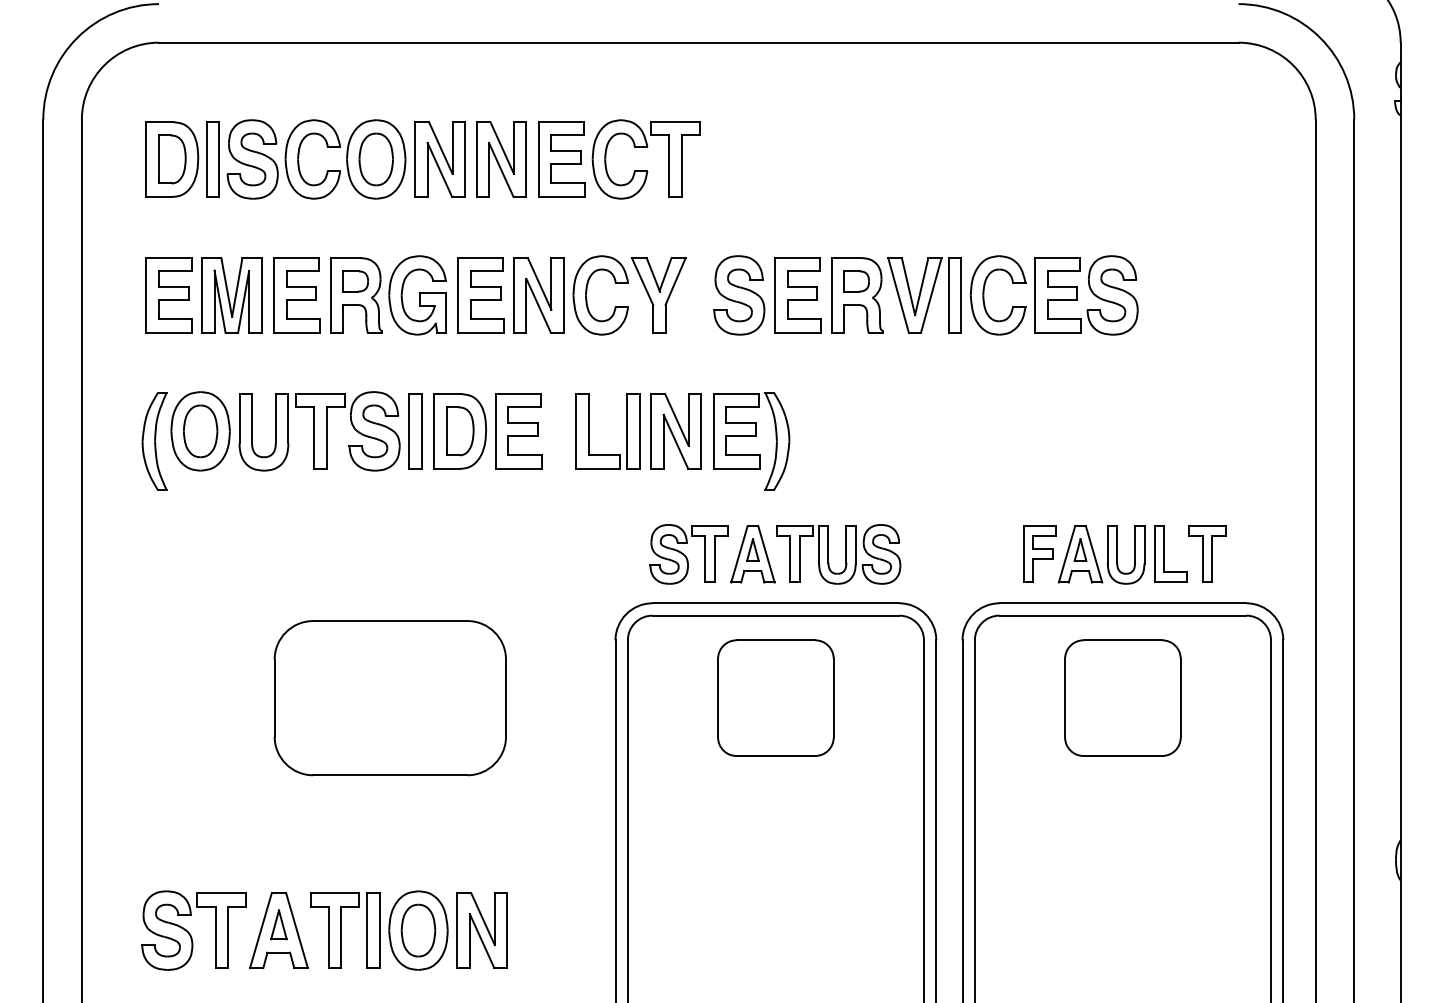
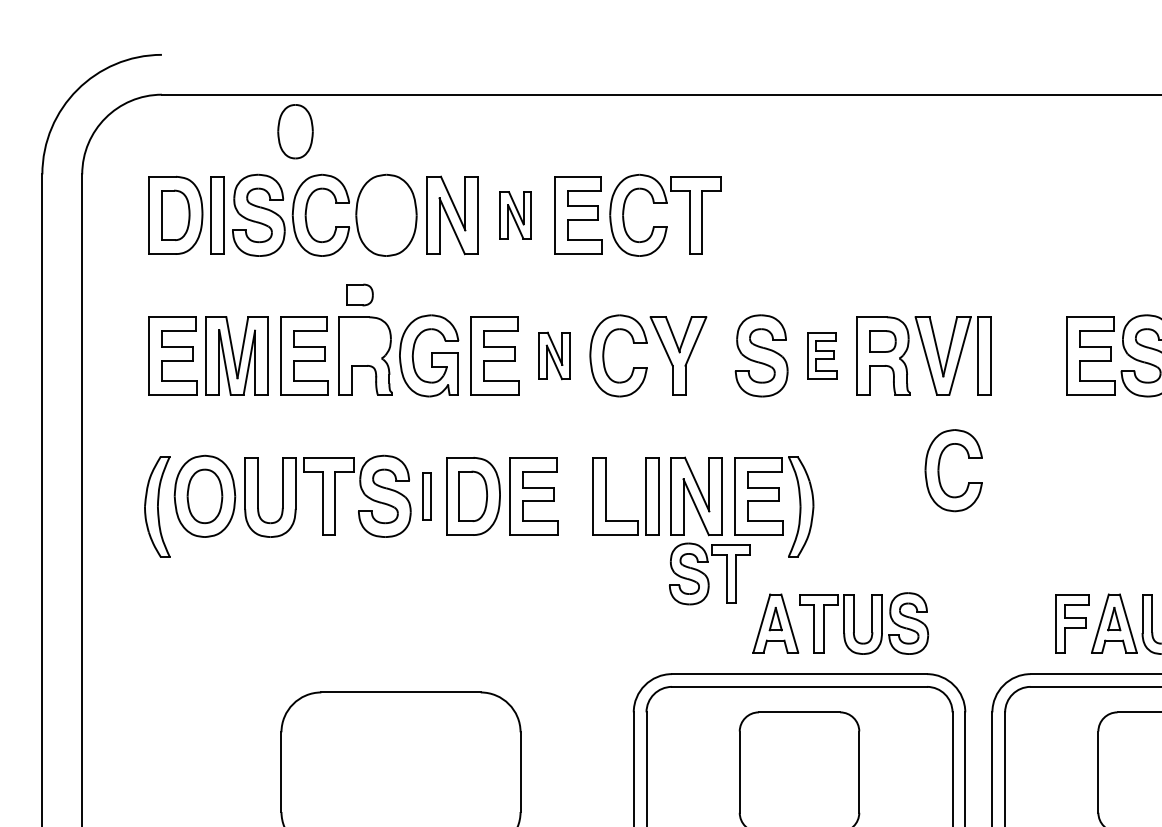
part: (375, 159) -> (294, 131), moved
part: (501, 159) -> (515, 215), size x0.6
part: (355, 281) -> (359, 295), moved
part: (538, 295) -> (554, 356), size x0.6
part: (797, 295) -> (821, 356), size x0.6
part: (984, 295) -> (939, 470), moved
part: (415, 431) -> (427, 496), size x0.6
part: (688, 554) -> (709, 574), moved

